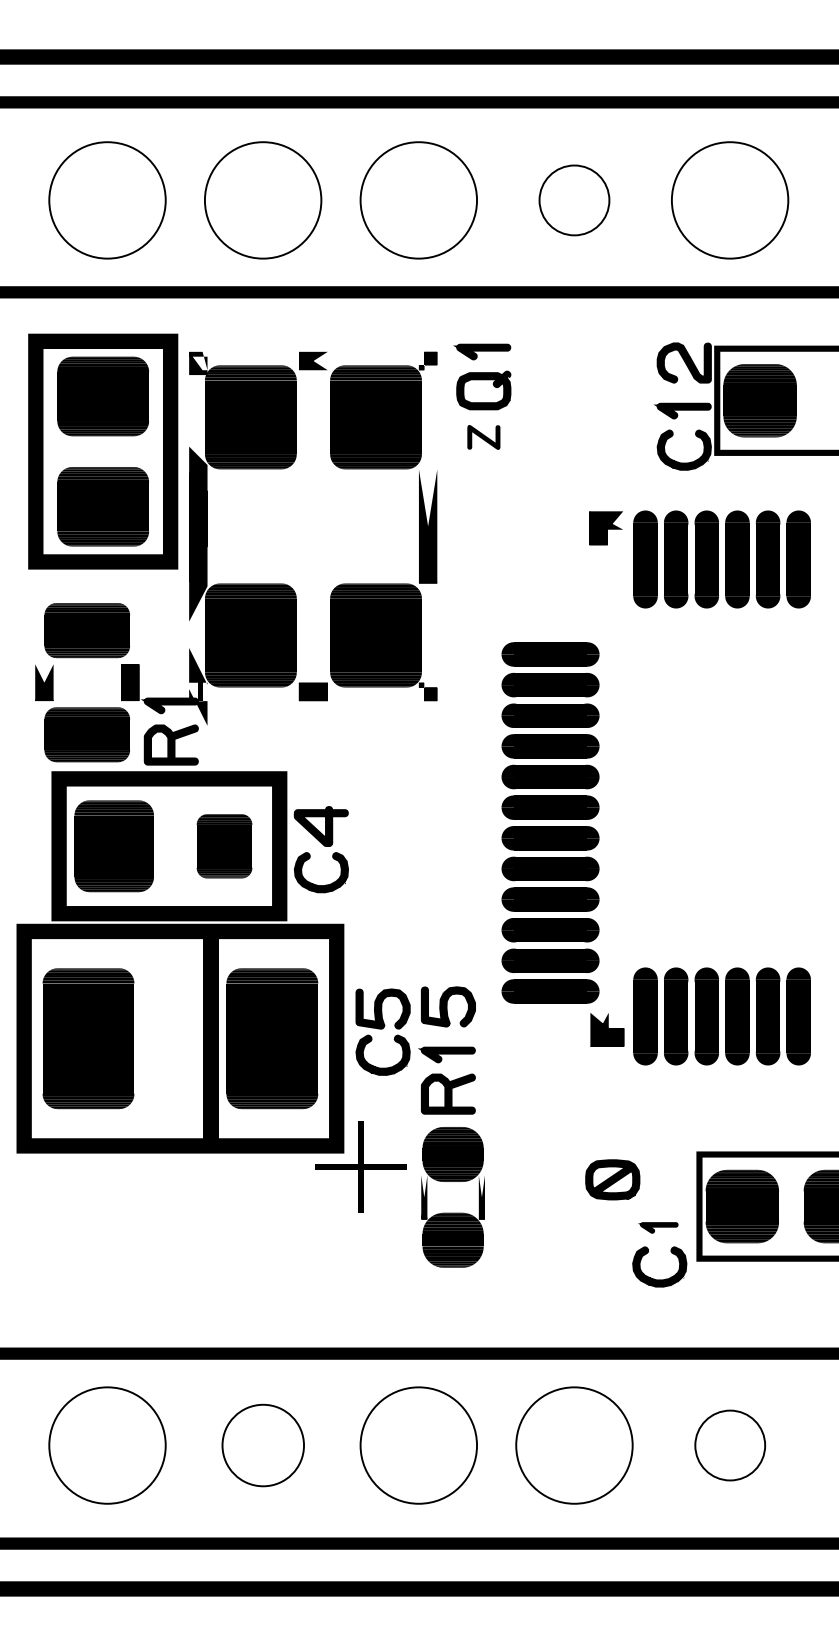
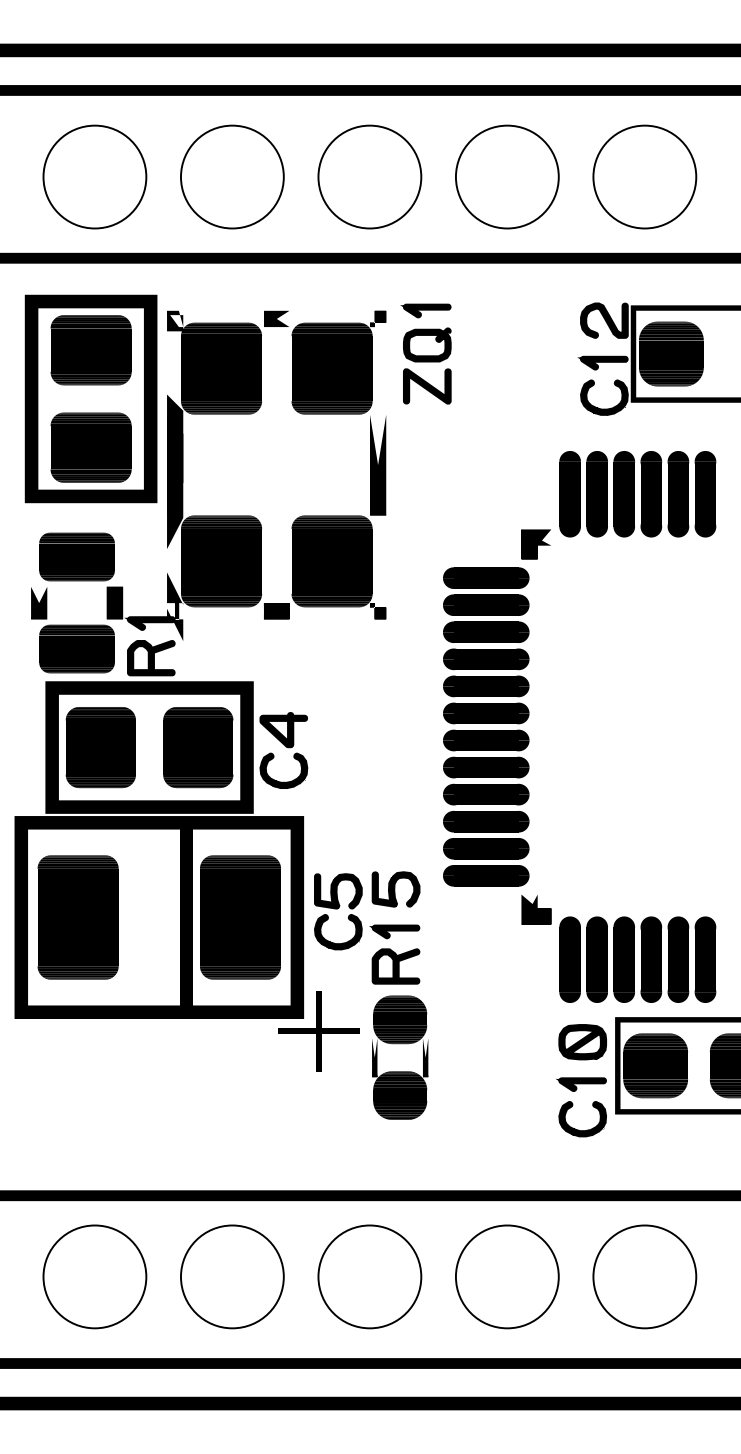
part: (574, 200) -> (507, 177), size x1.67
part: (483, 437) -> (427, 386), size x1.67
part: (605, 528) -> (535, 544), moved
part: (224, 846) -> (198, 747), size x1.43
part: (721, 1016) -> (637, 959), moved
part: (612, 1179) -> (582, 1041), moved
part: (658, 1227) -> (581, 1084), size x1.43
part: (263, 1445) -> (232, 1276), size x1.43
part: (730, 1445) -> (645, 1276), size x1.67

